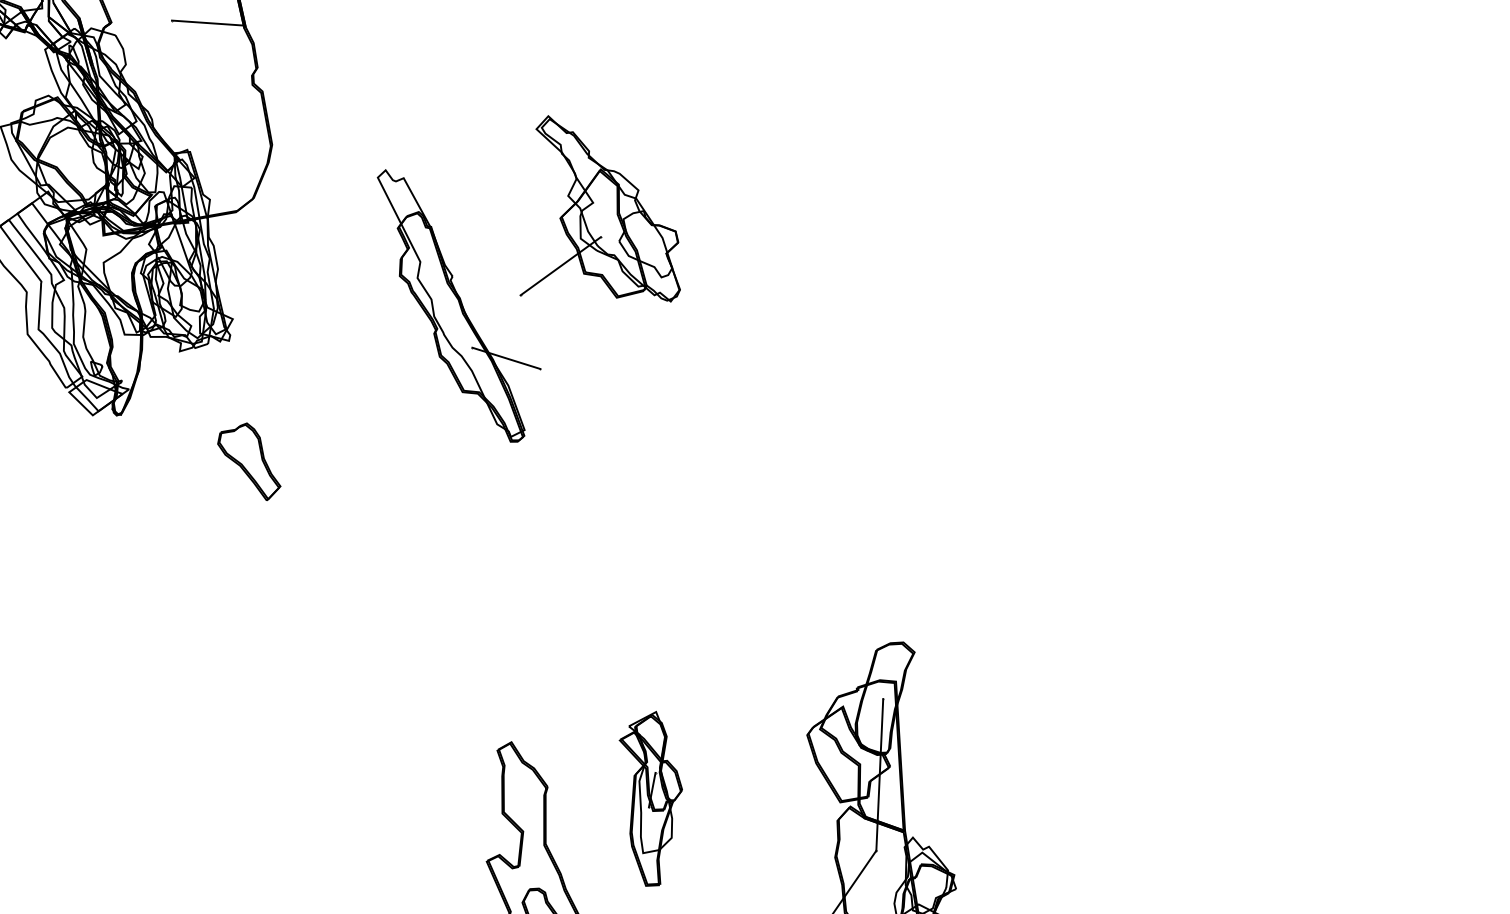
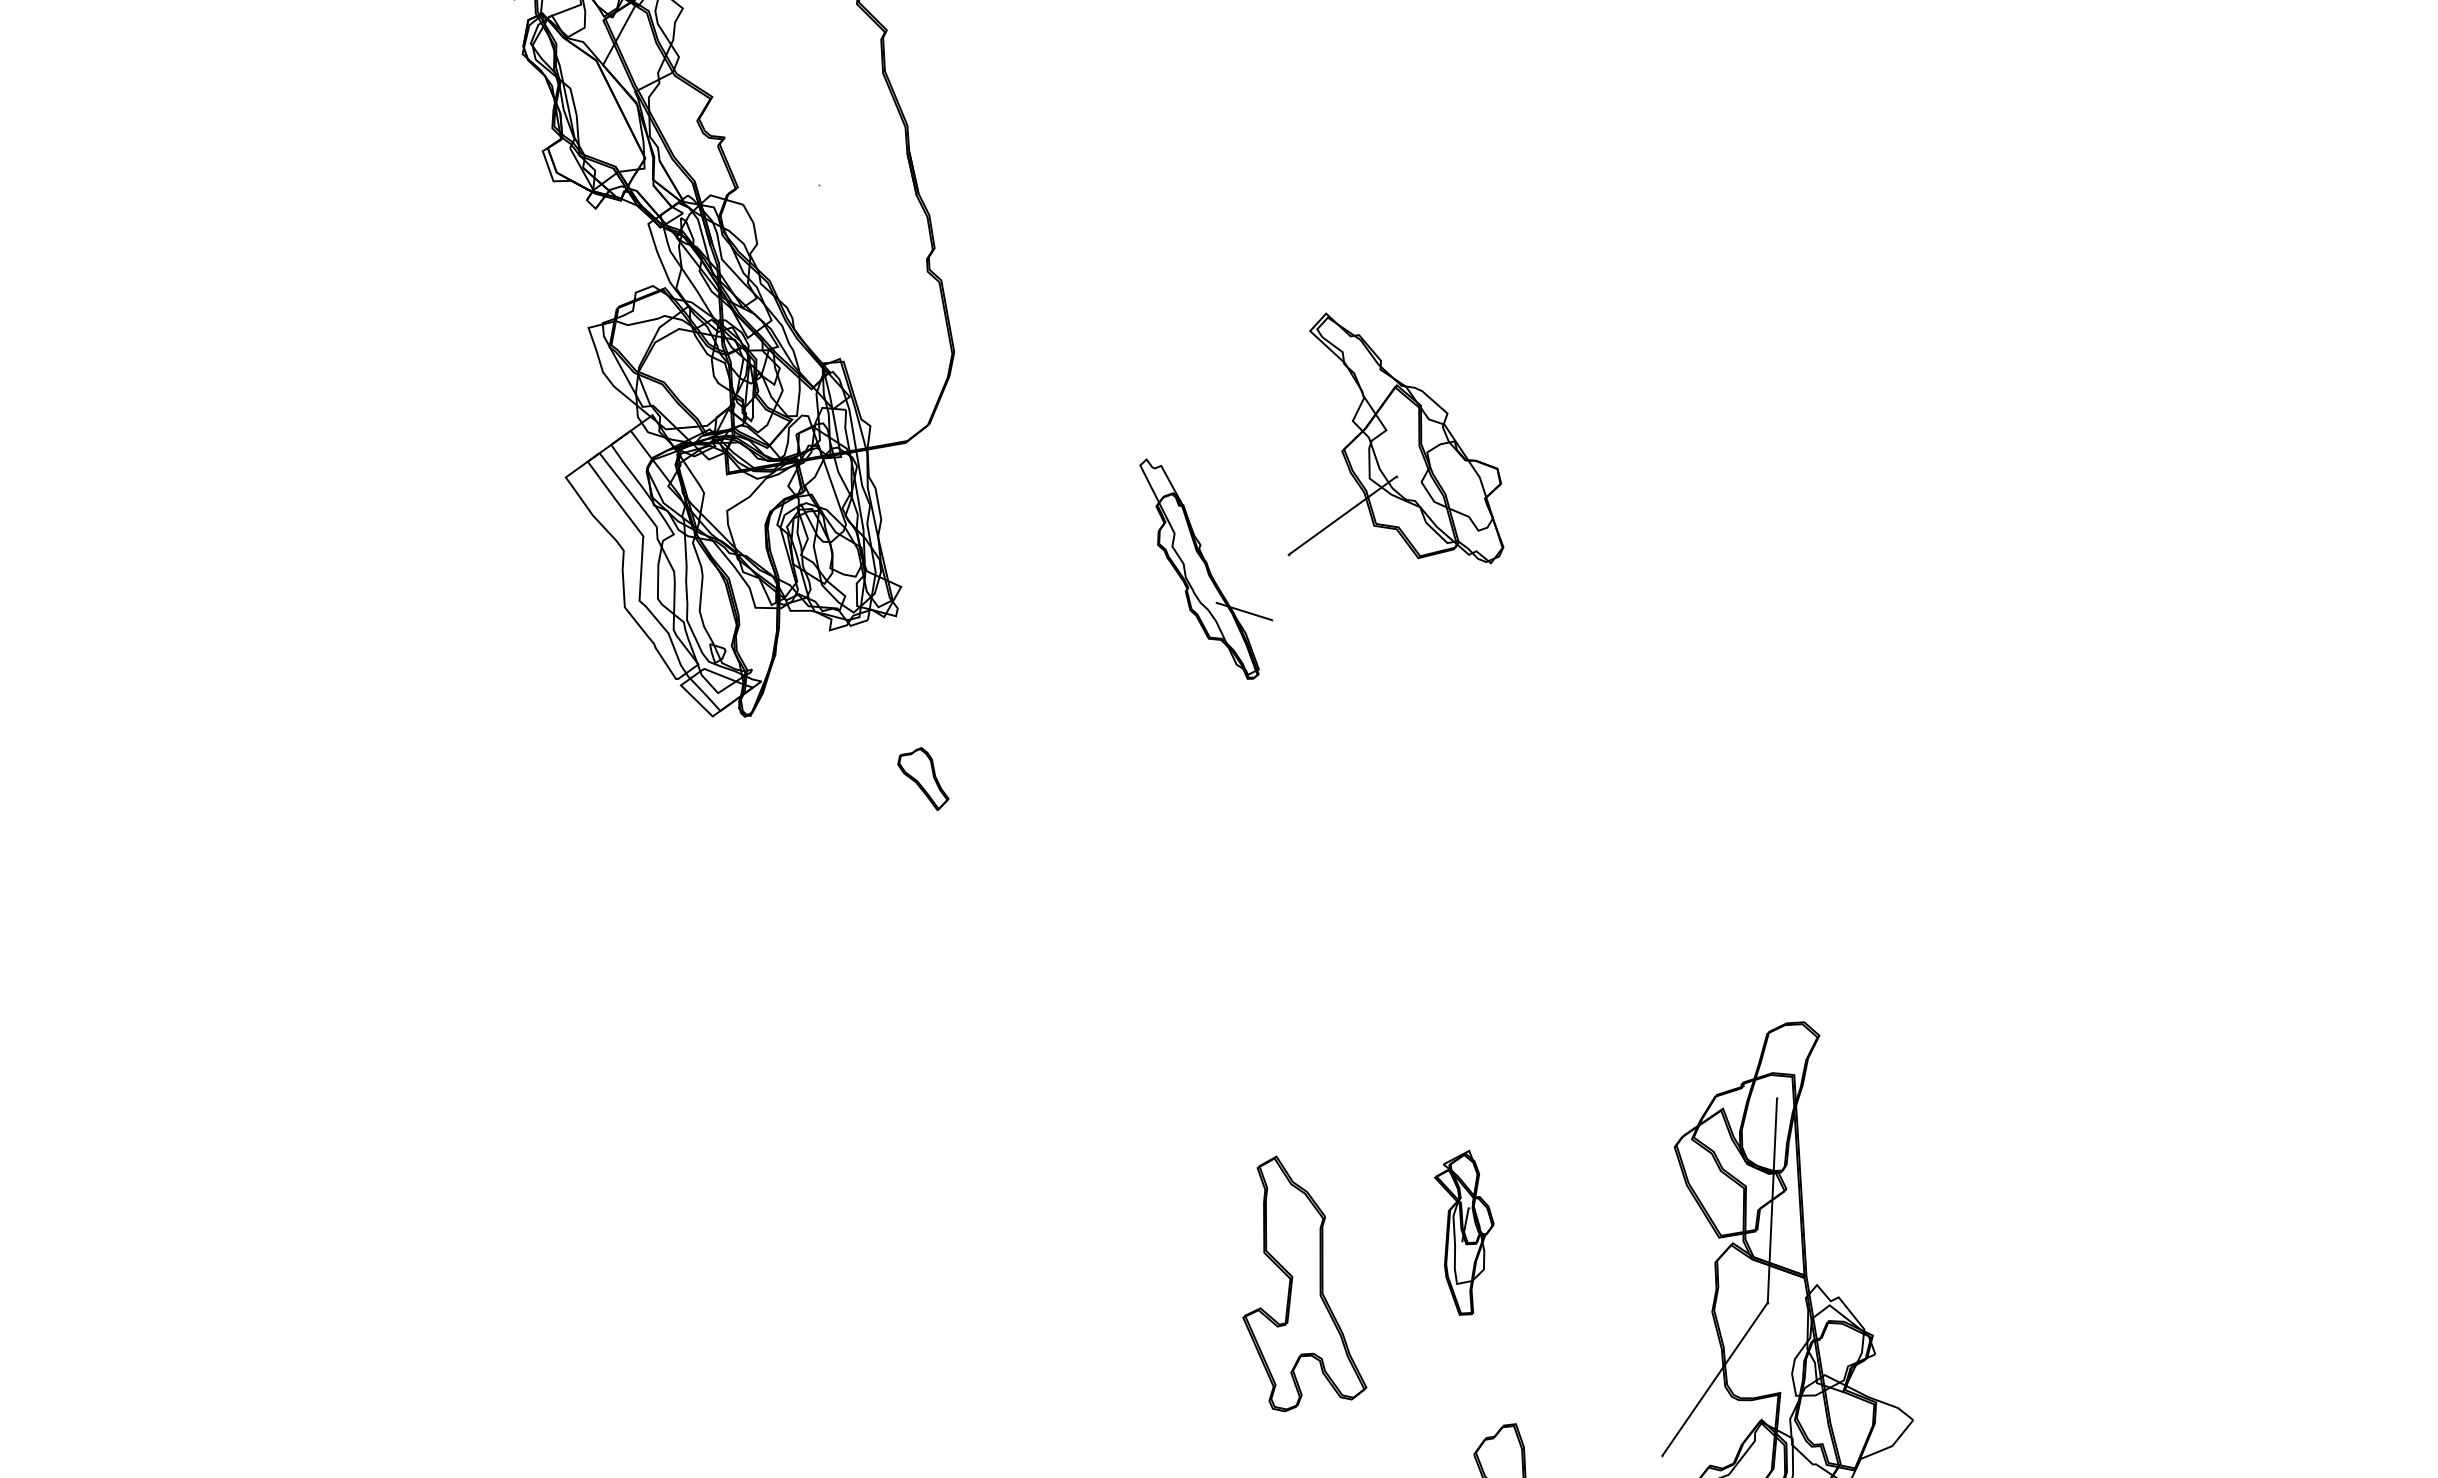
line: (207, 22) -> (867, 187), removed
part: (458, 305) -> (1205, 568), size x0.6
part: (249, 461) -> (923, 778), size x0.6
part: (651, 798) -> (1464, 1232), size x0.7

